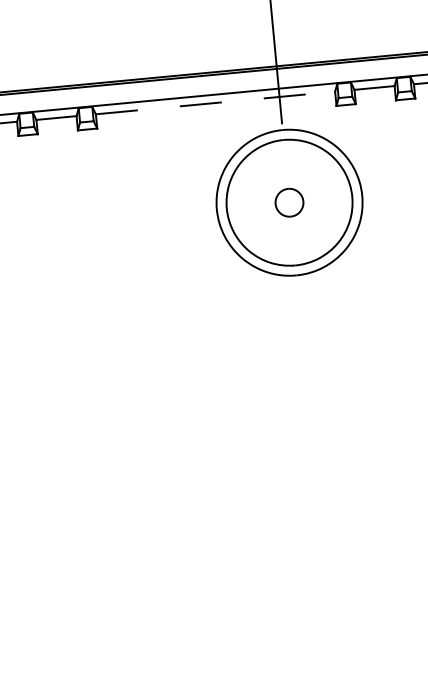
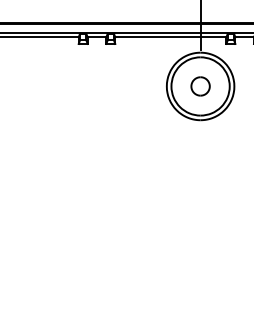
line: (214, 103) -> (170, 37), dashed -> solid
part: (289, 202) -> (200, 86), size x1.43

